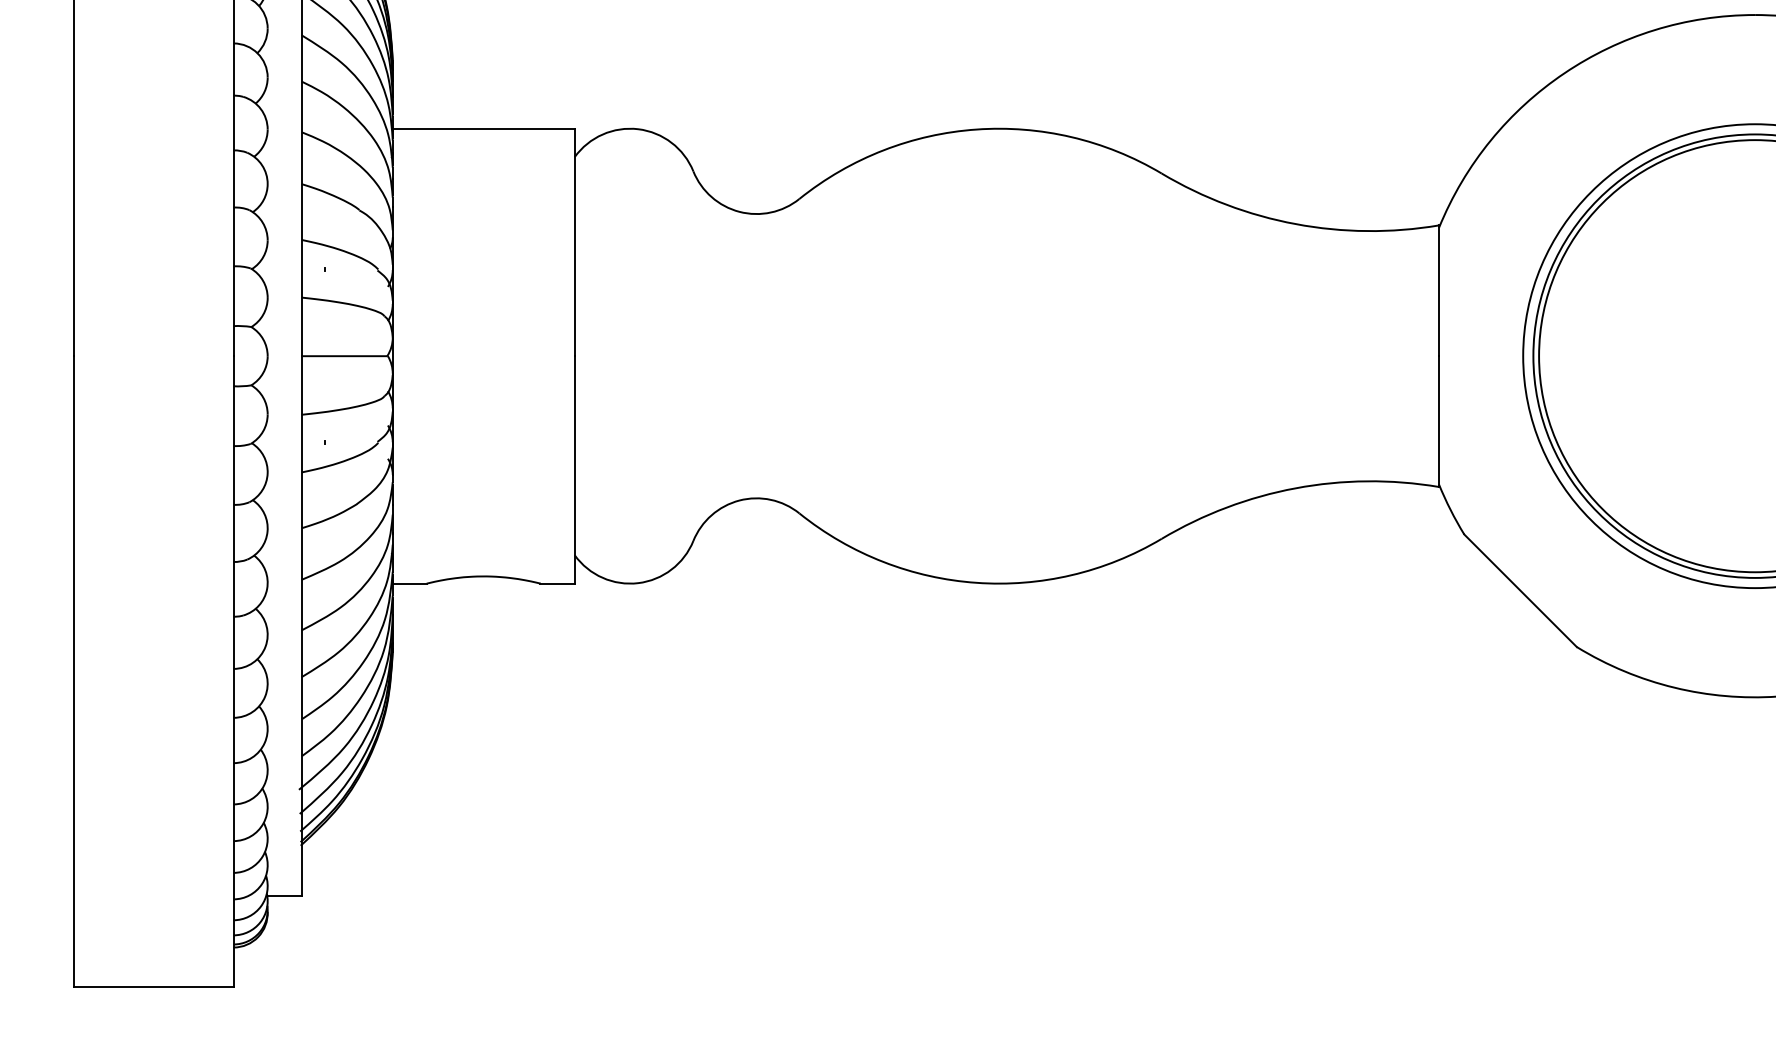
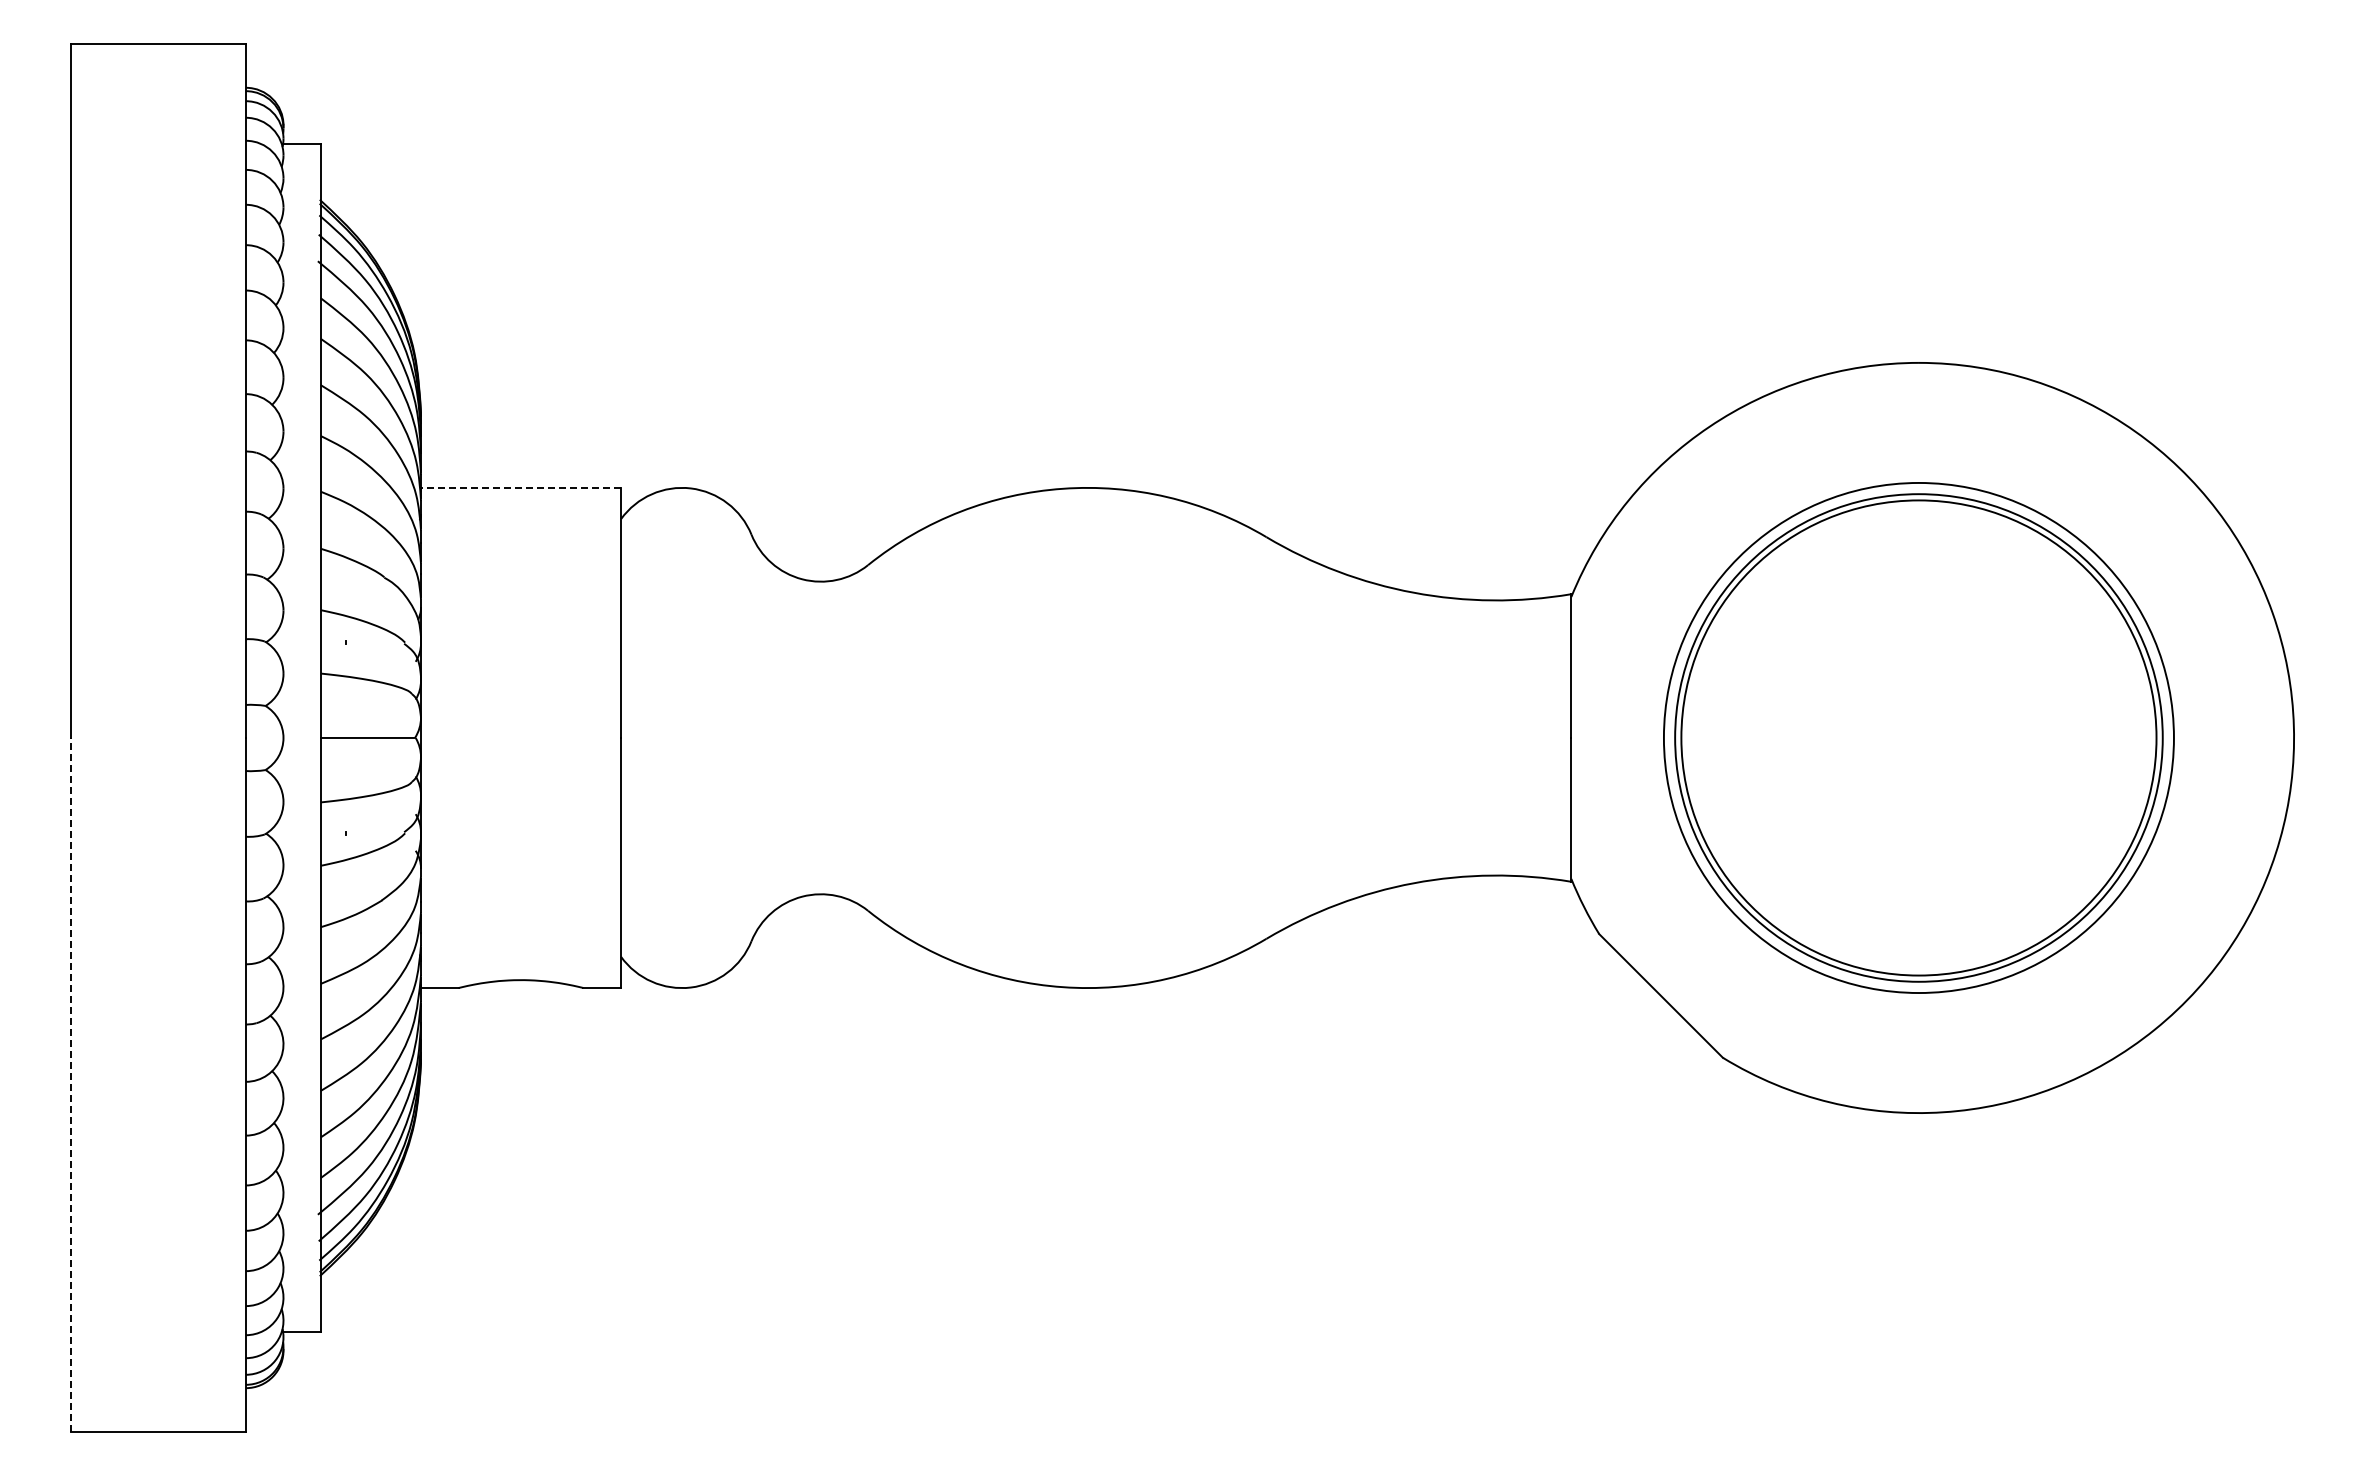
line: (483, 128) -> (520, 487), solid -> dashed
line: (73, 671) -> (70, 1084), solid -> dashed

